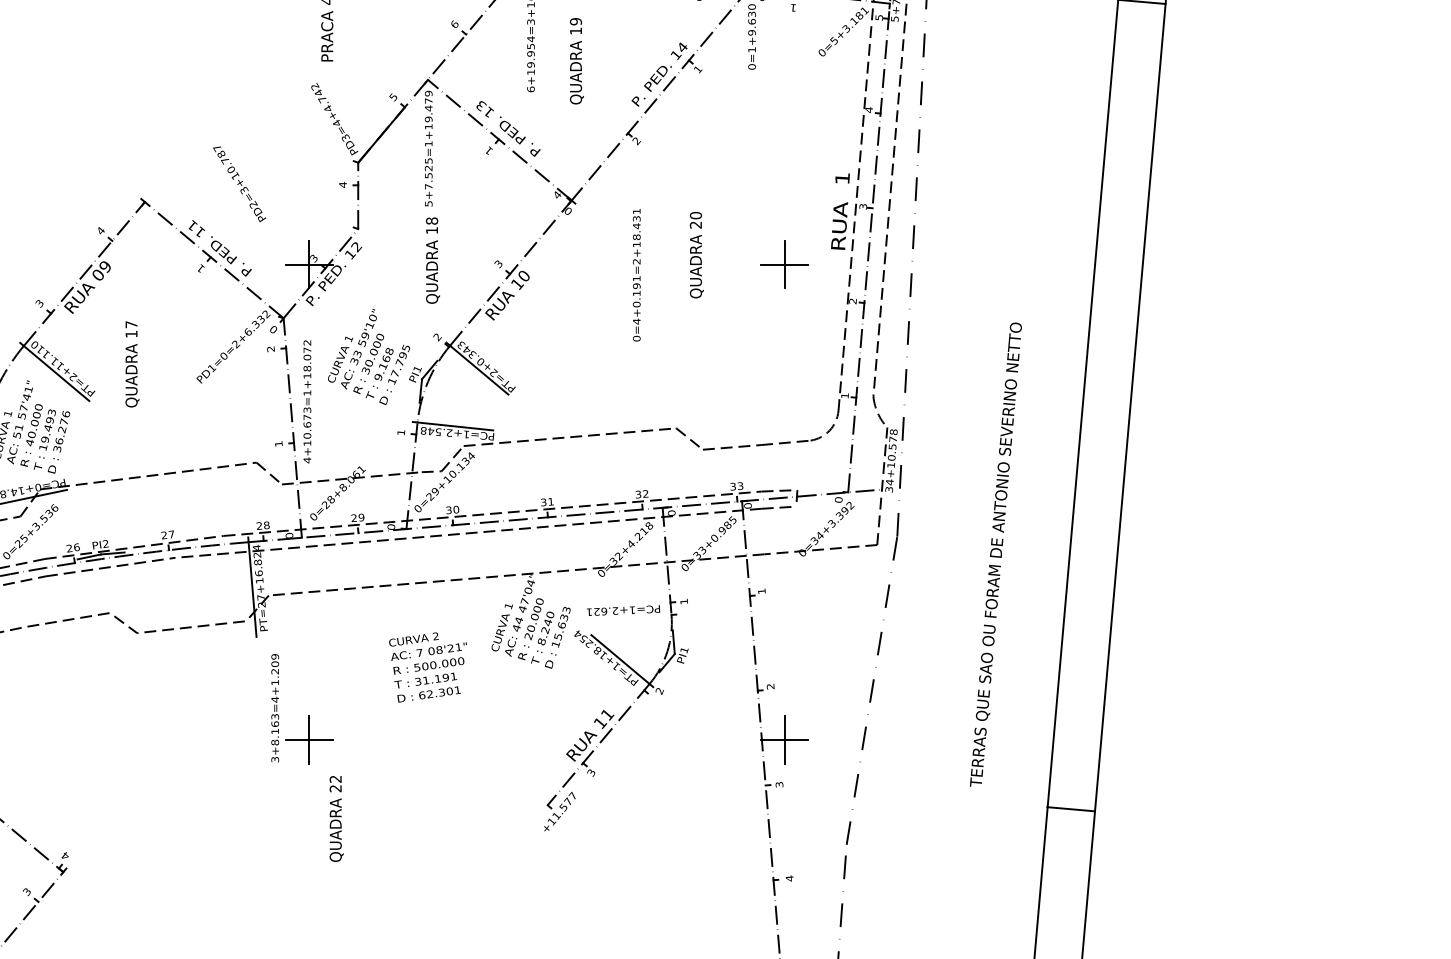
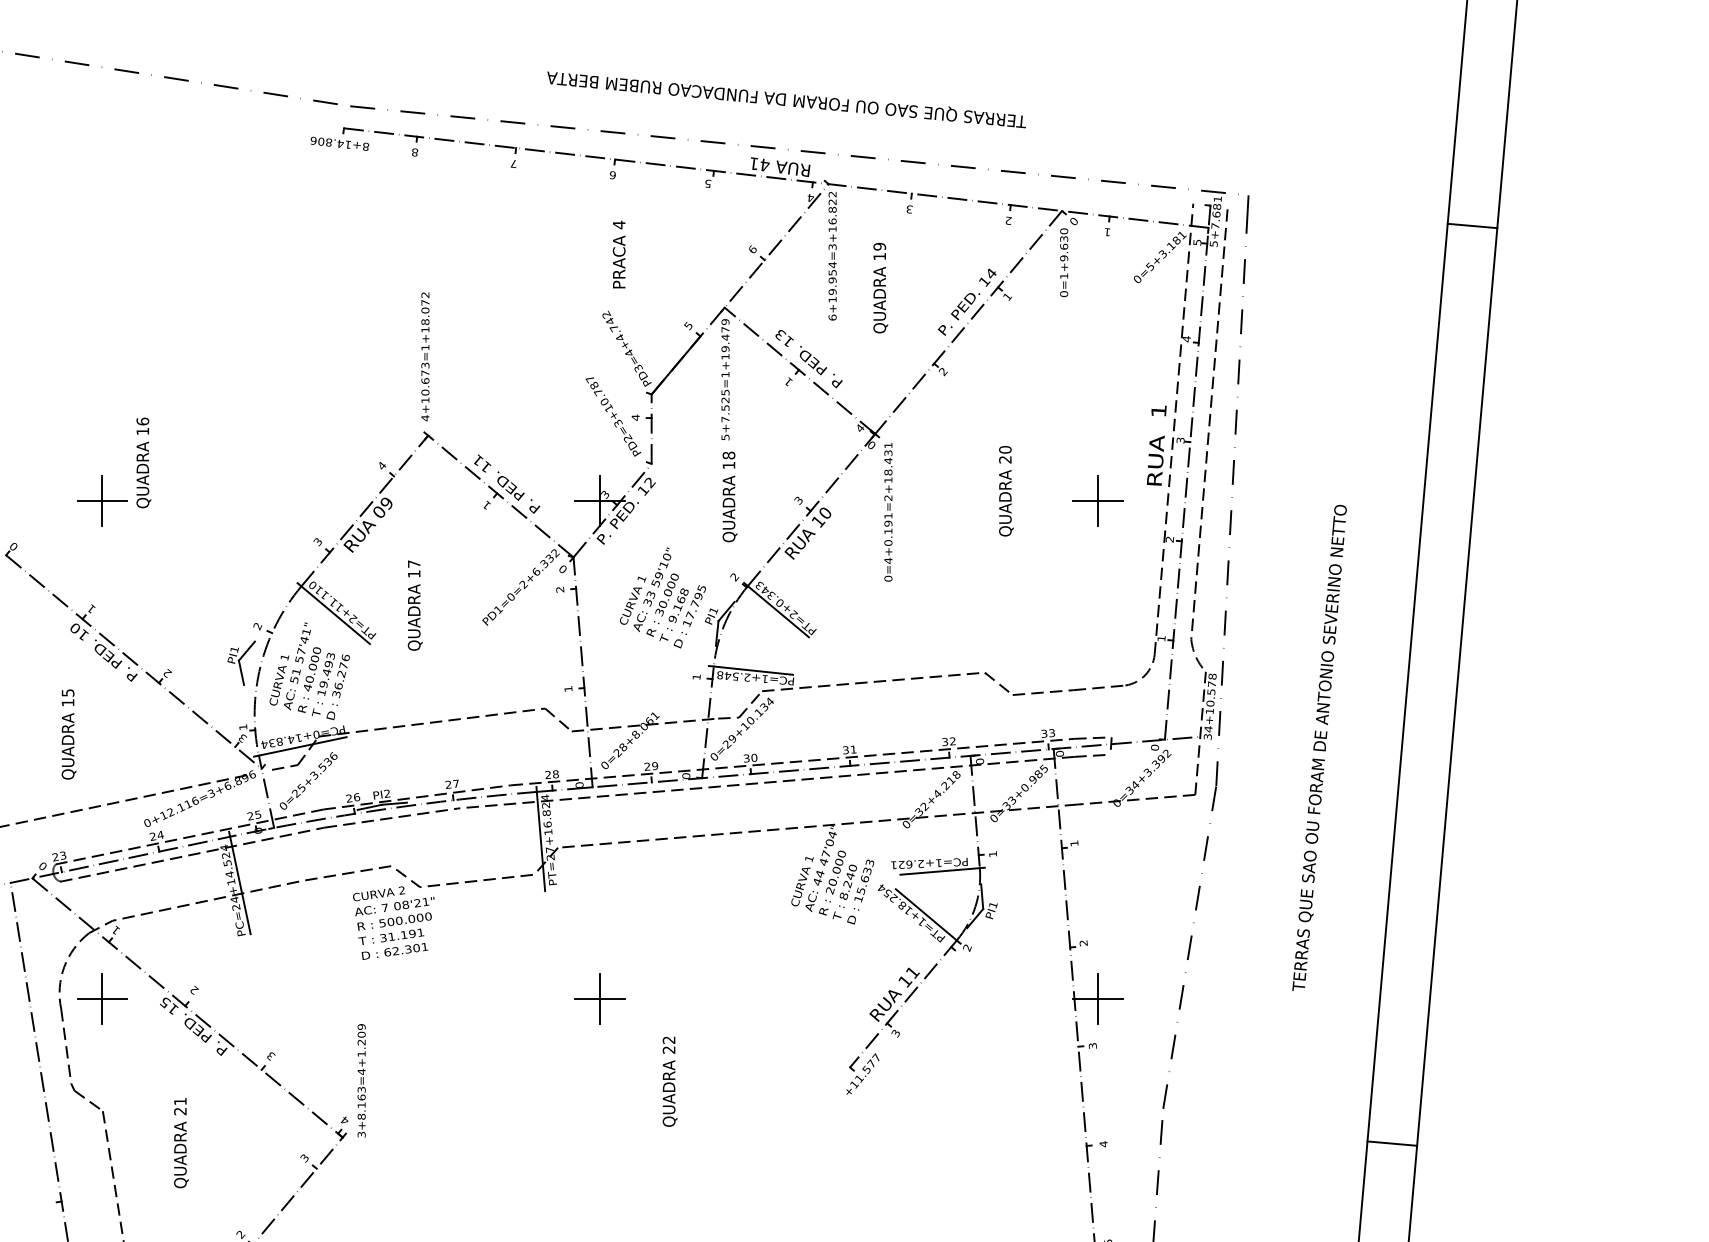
text: (239, 183) -> (613, 416), moved
text: (636, 275) -> (888, 512), moved
text: (307, 401) -> (425, 356), moved
text: (995, 554) -> (1319, 747), moved
line: (633, 618) -> (939, 871), added
text: (427, 666) -> (393, 922), moved
text: (275, 707) -> (361, 1080), moved
line: (1071, 809) -> (1392, 1143), moved
text: (336, 818) -> (669, 1081), moved

